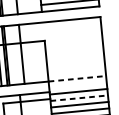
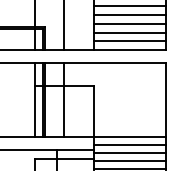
line: (77, 78) -> (129, 136), dashed -> solid
line: (77, 85) -> (129, 145), added
line: (78, 98) -> (129, 161), dashed -> solid

